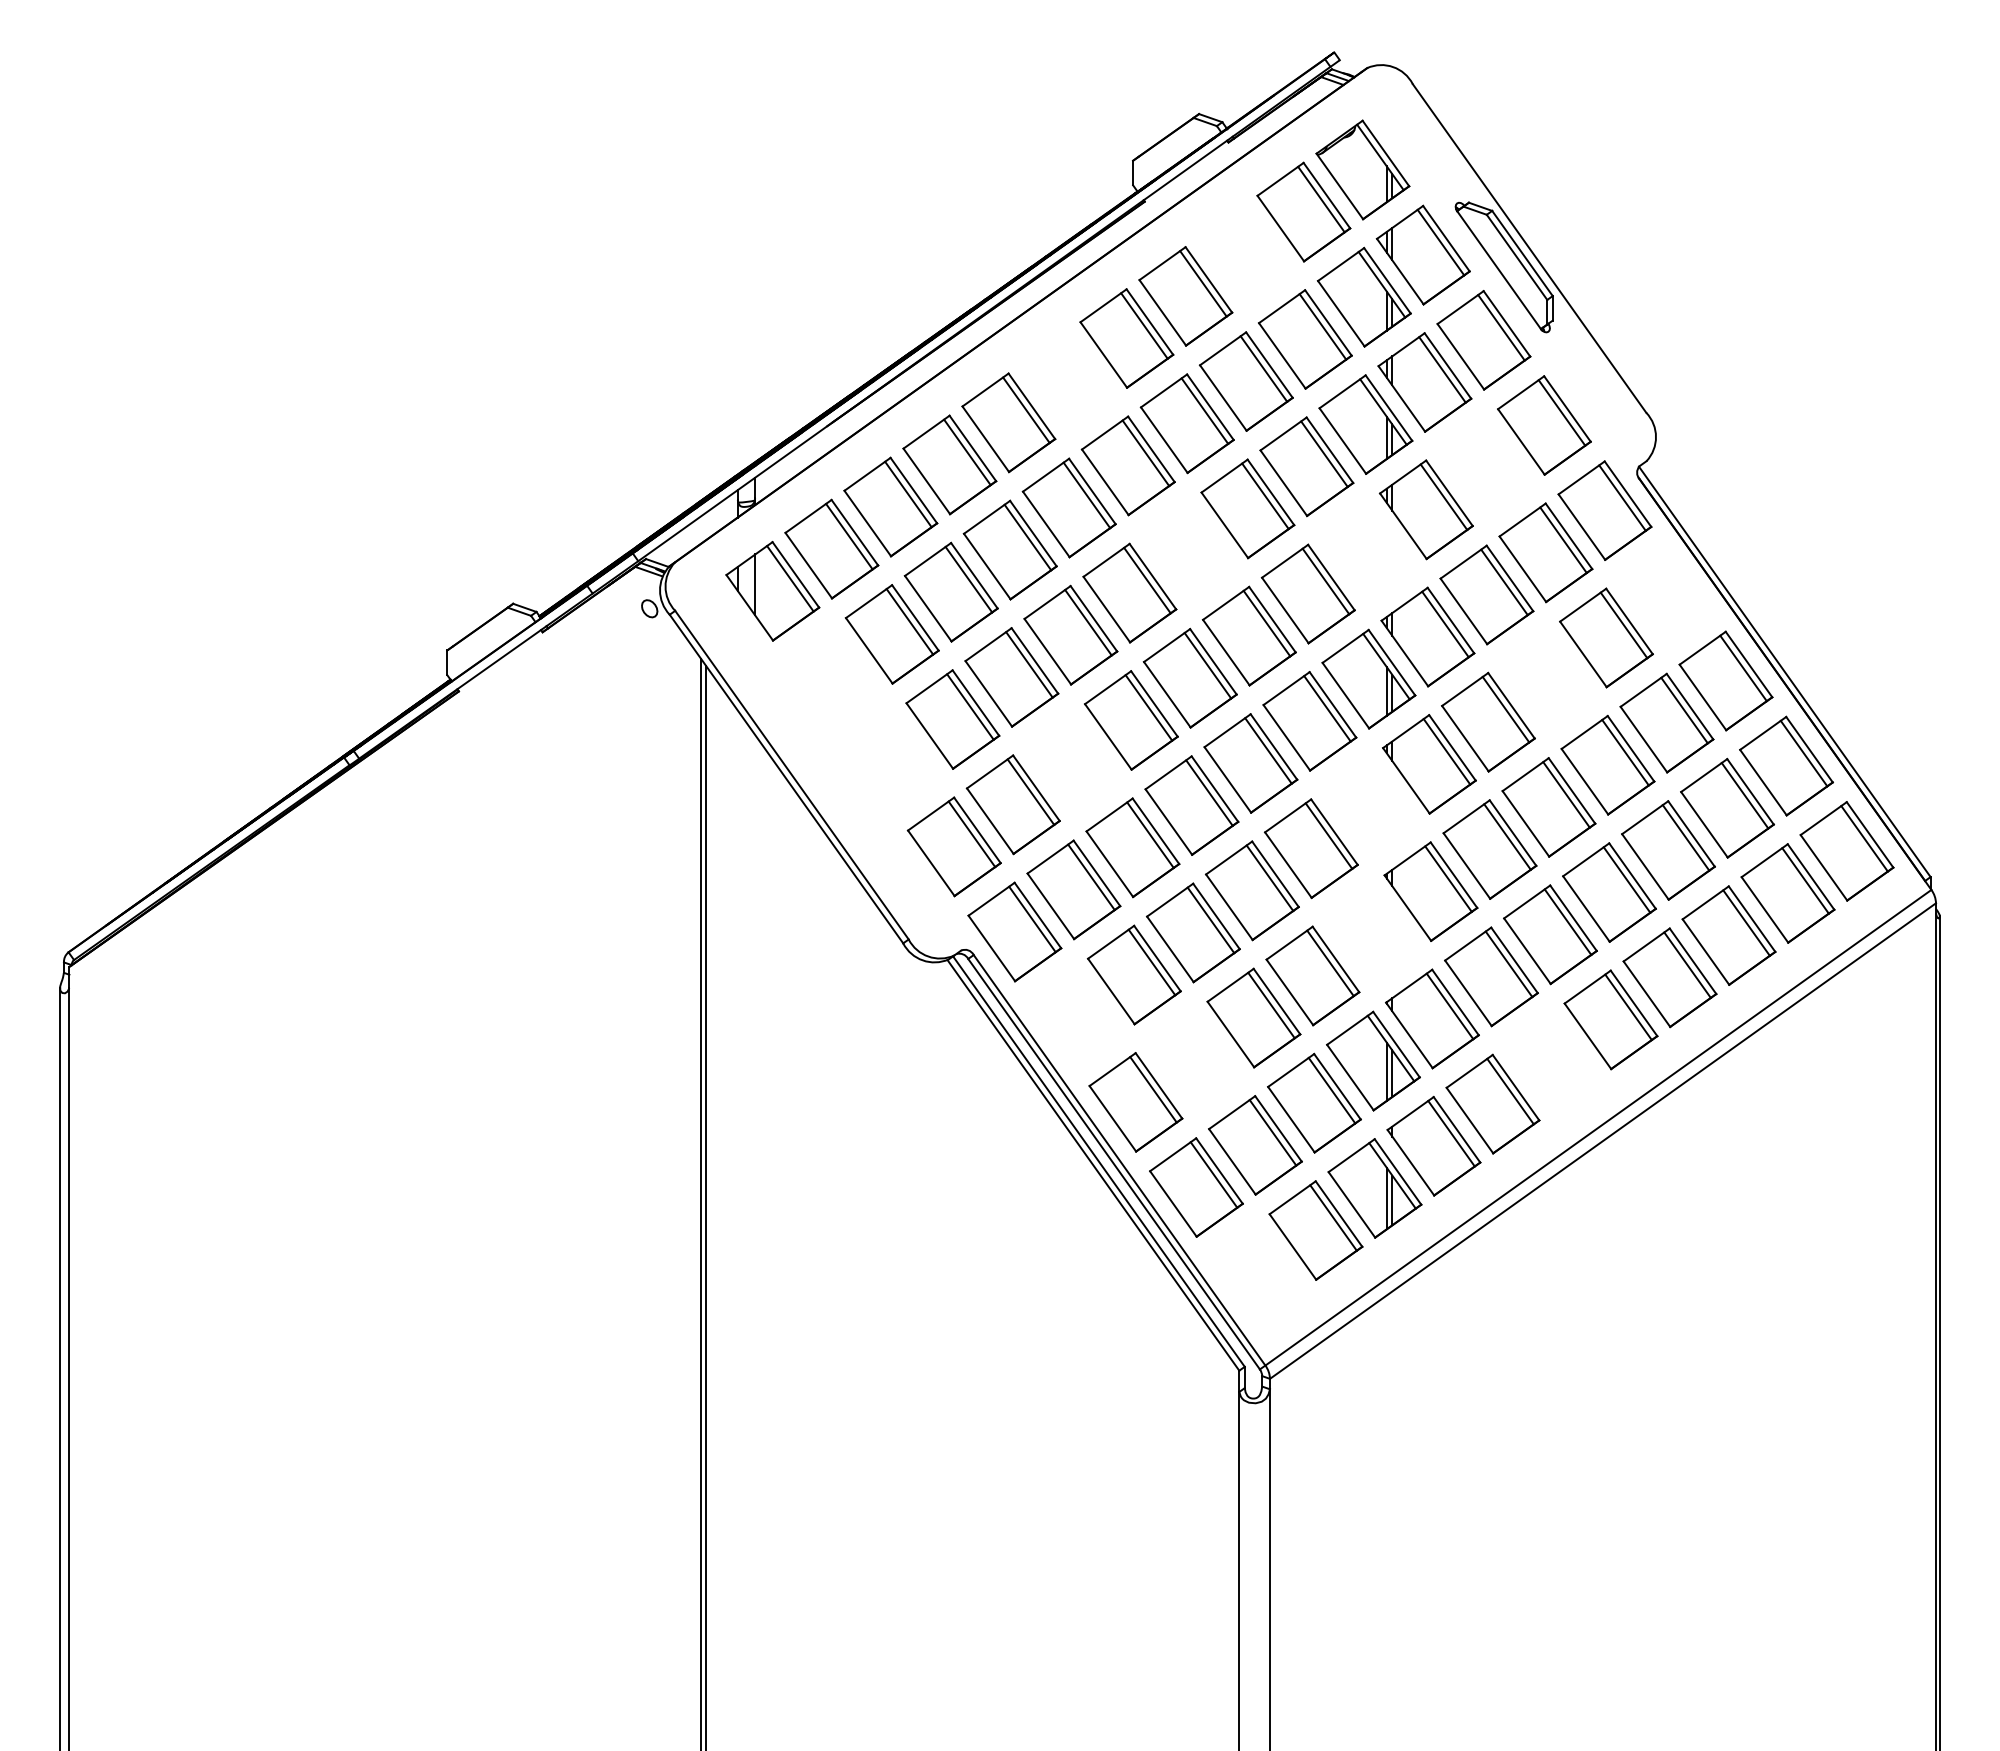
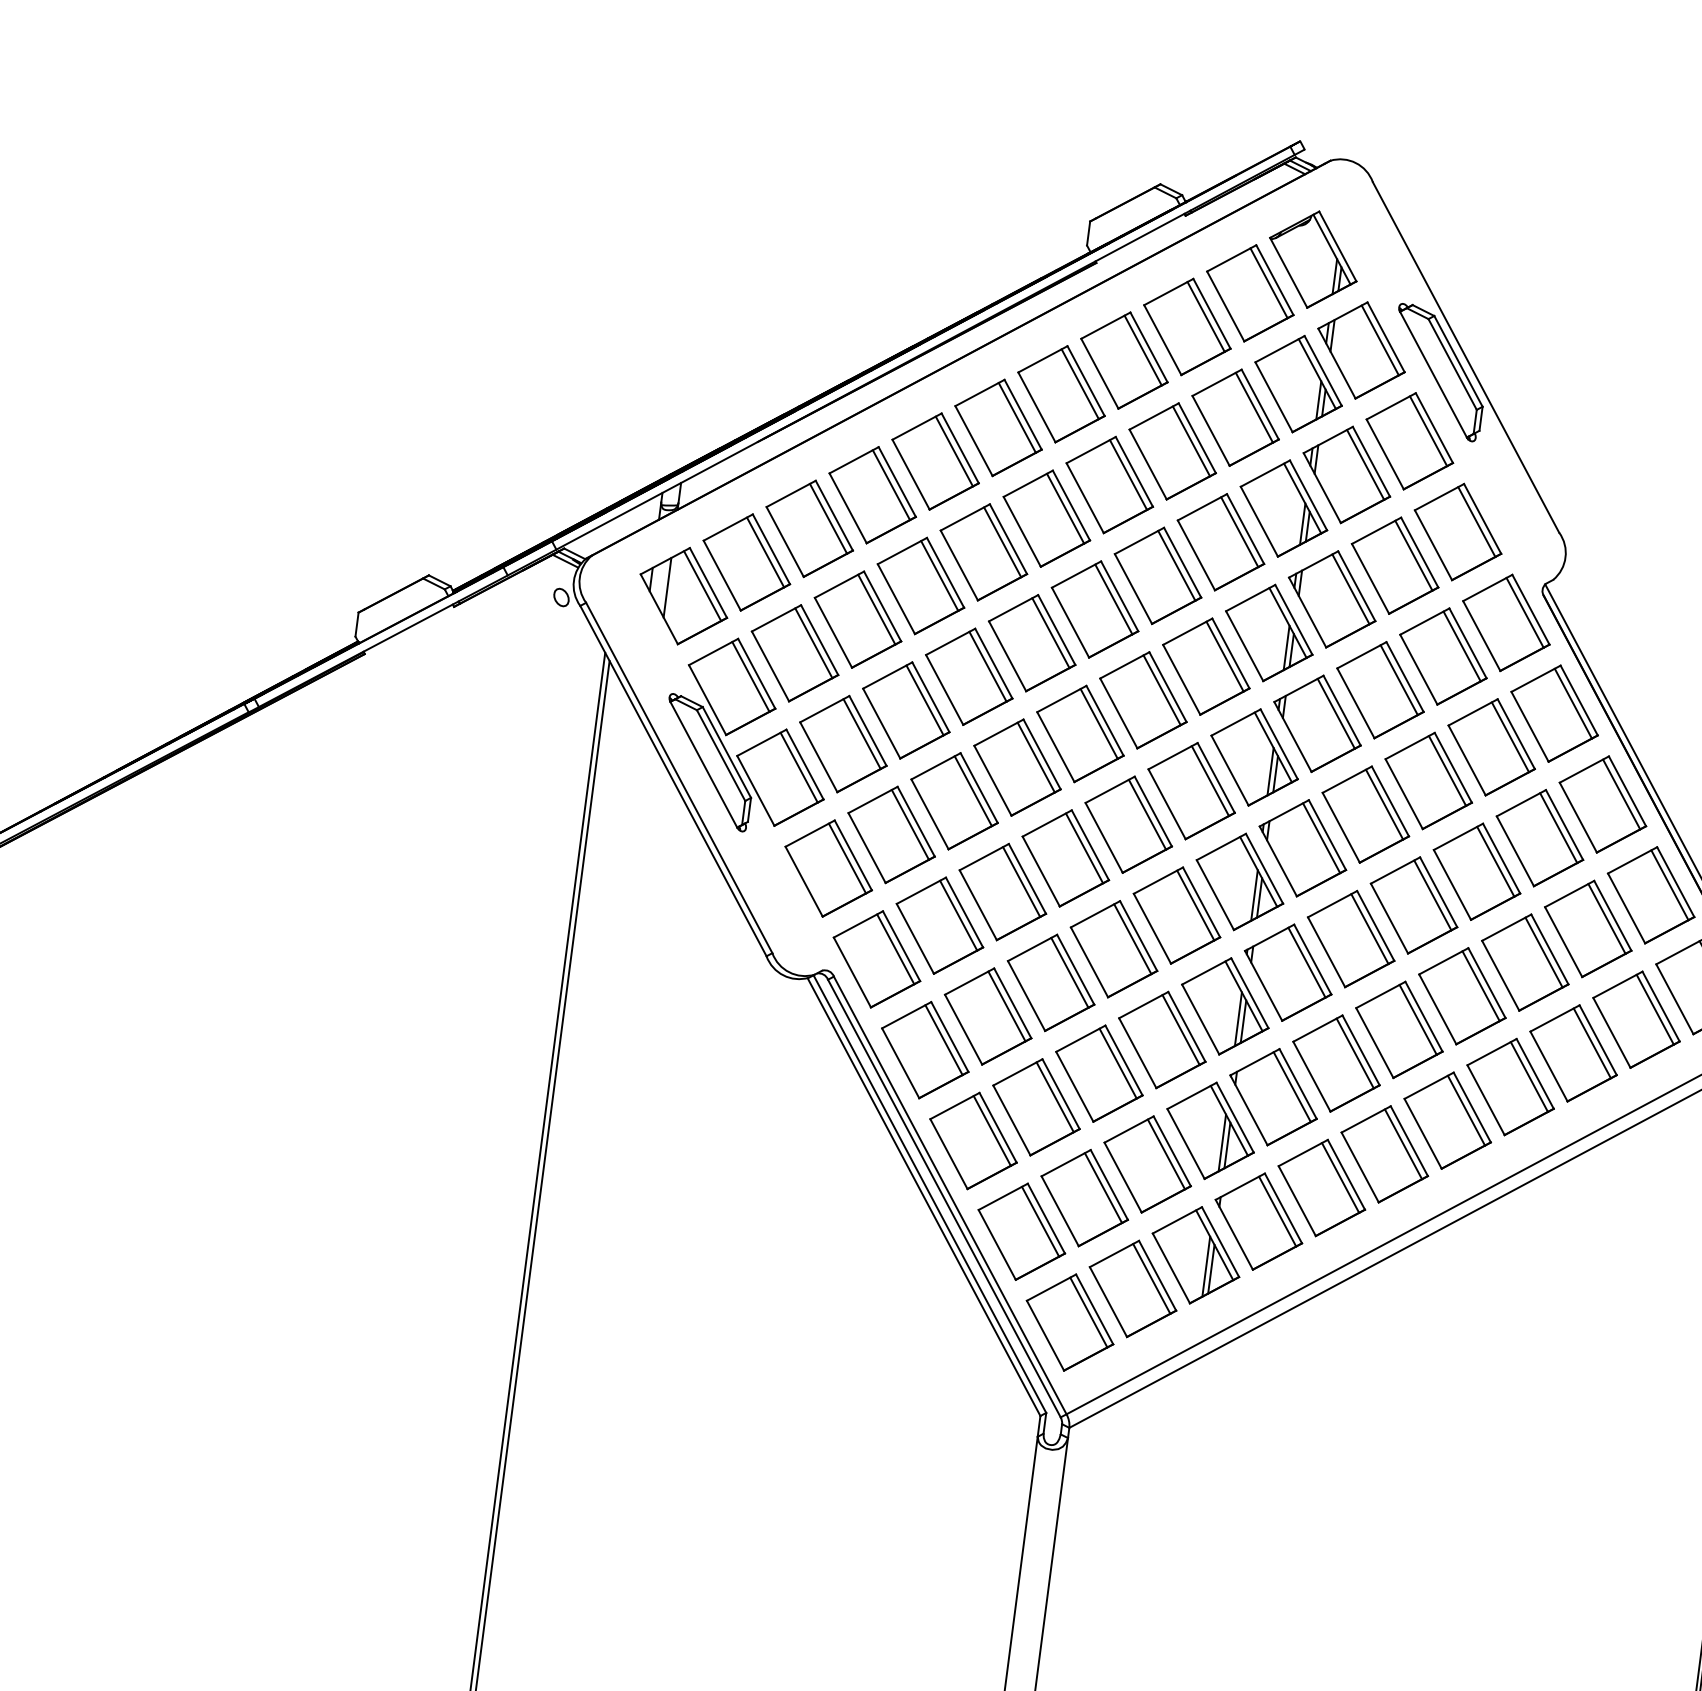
part: (1244, 253) -> (1187, 326), added
part: (1067, 380) -> (998, 427), added
part: (1485, 467) -> (1395, 565), added
part: (1188, 550) -> (1094, 608), added
part: (1366, 551) -> (1268, 632), added
part: (1665, 595) -> (1554, 713), added
part: (1547, 679) -> (1428, 780), added
part: (851, 714) -> (745, 726), added
part: (1072, 762) -> (954, 801), added
part: (1370, 806) -> (1240, 881), added
part: (1371, 933) -> (1224, 1006), added
part: (1074, 1016) -> (924, 1049), added
part: (1194, 1059) -> (1036, 1106), added
part: (1551, 1061) -> (1384, 1153), added
part: (1256, 1272) -> (1069, 1322), added

